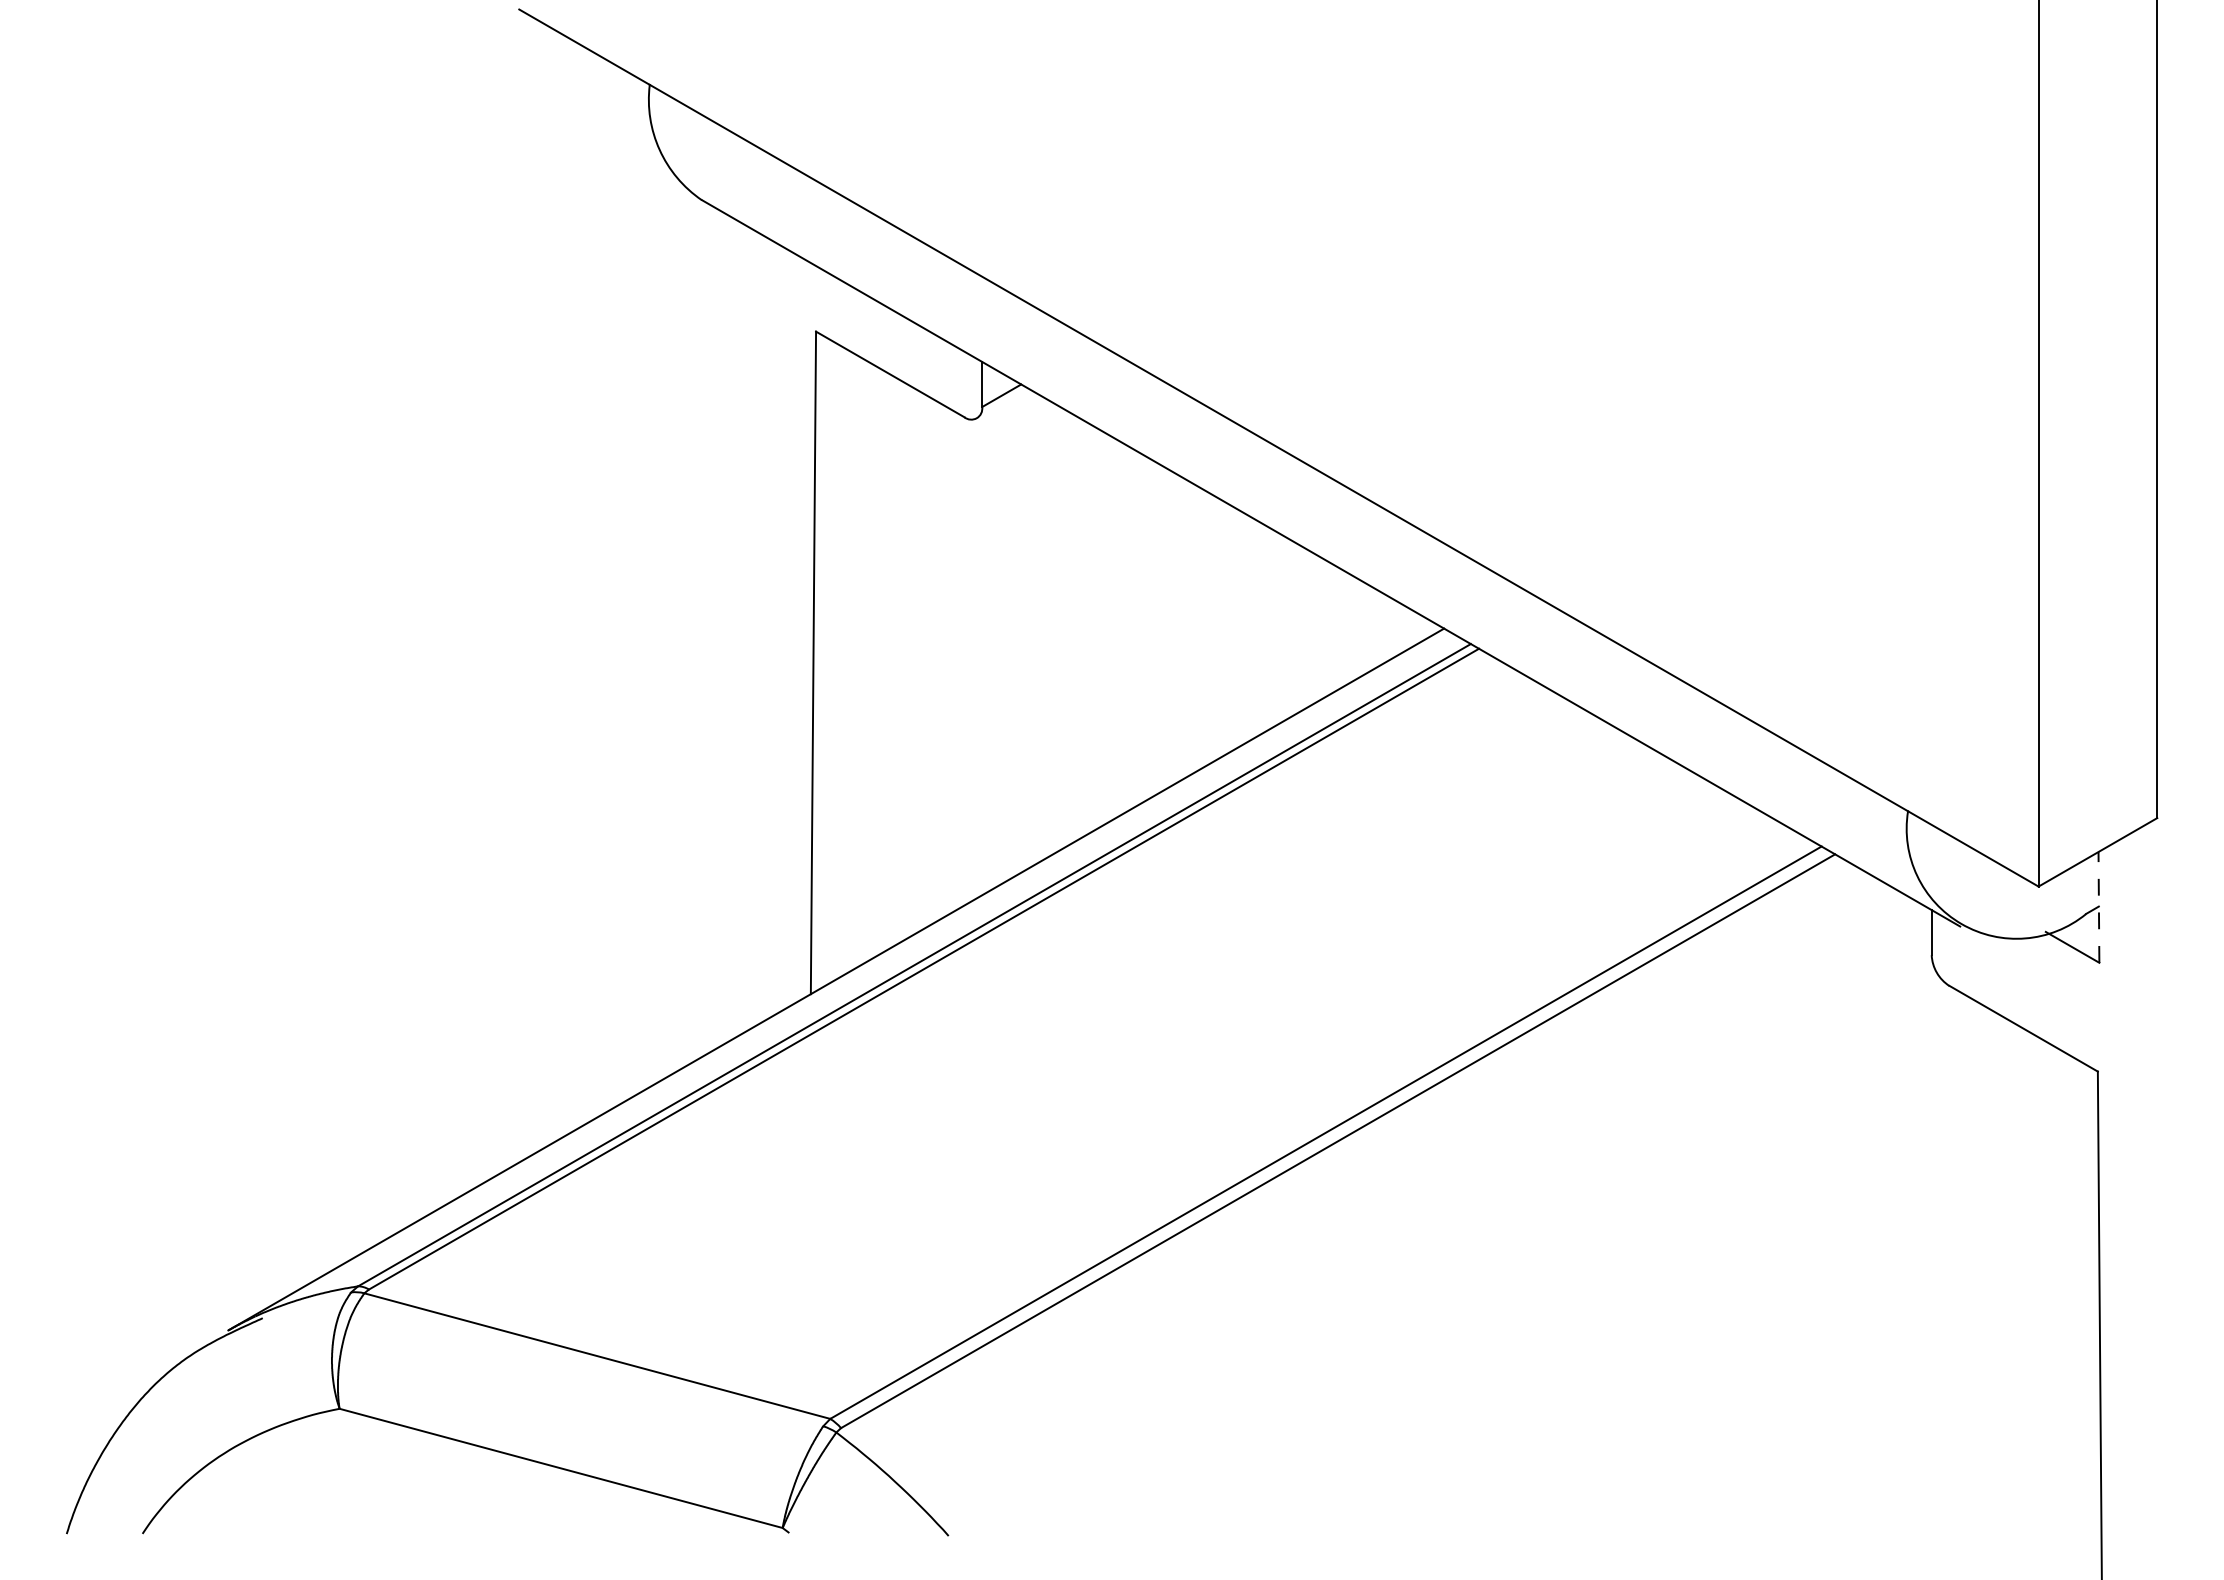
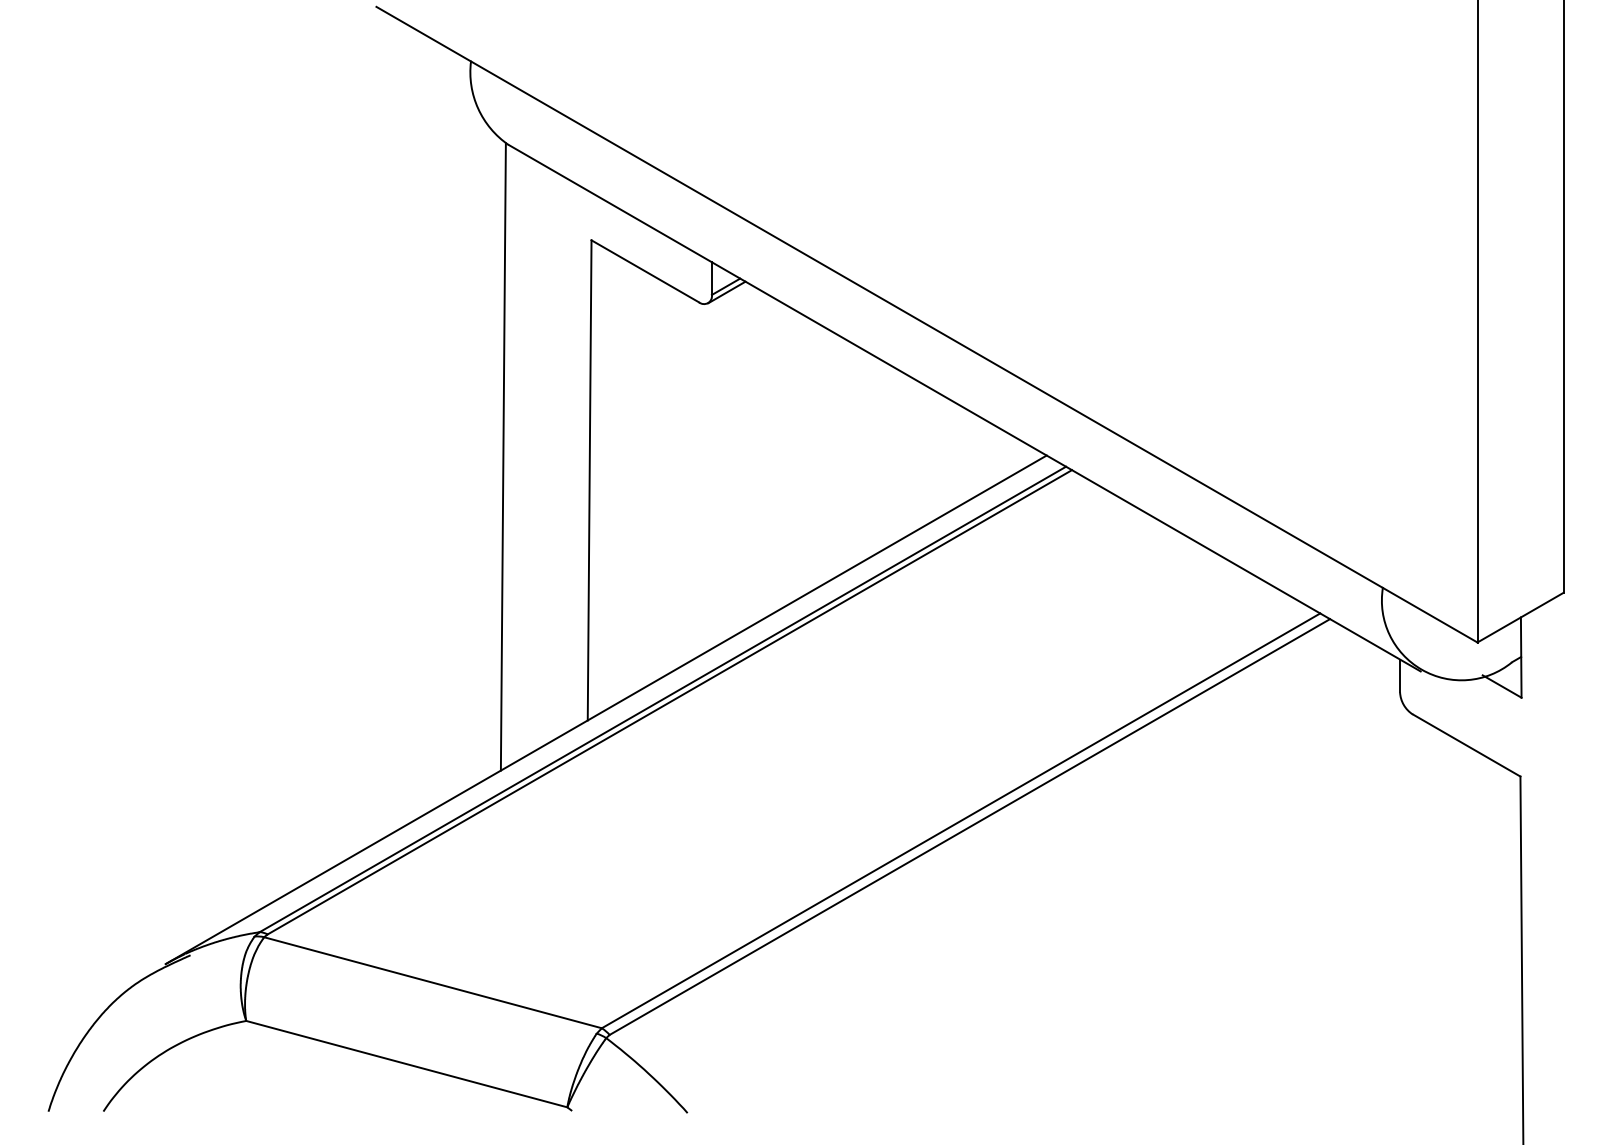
line: (1002, 403) -> (726, 292), added
line: (694, 630) -> (503, 456), added
line: (2098, 906) -> (1520, 656), dashed -> solid

